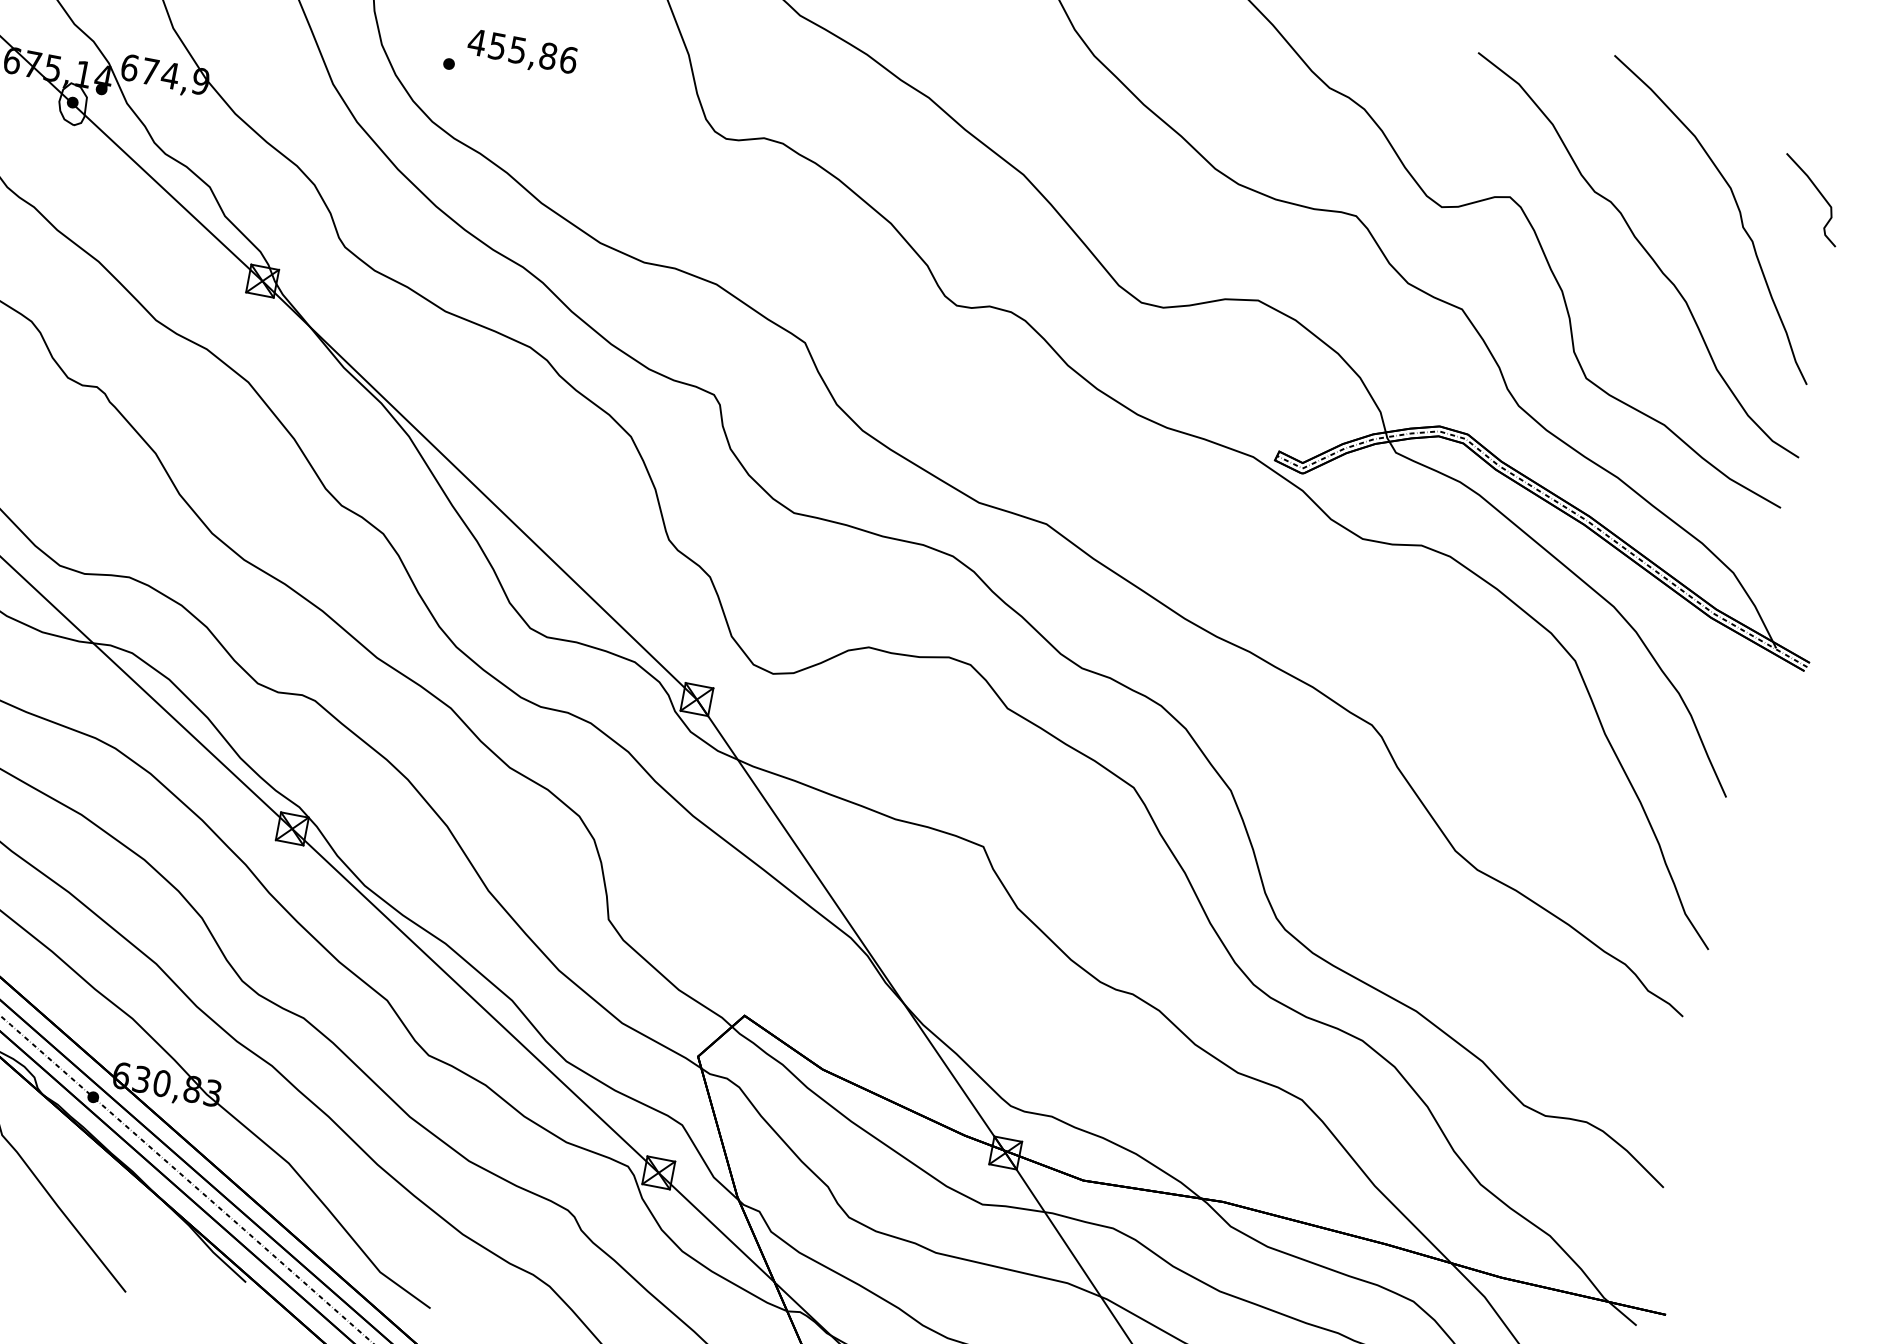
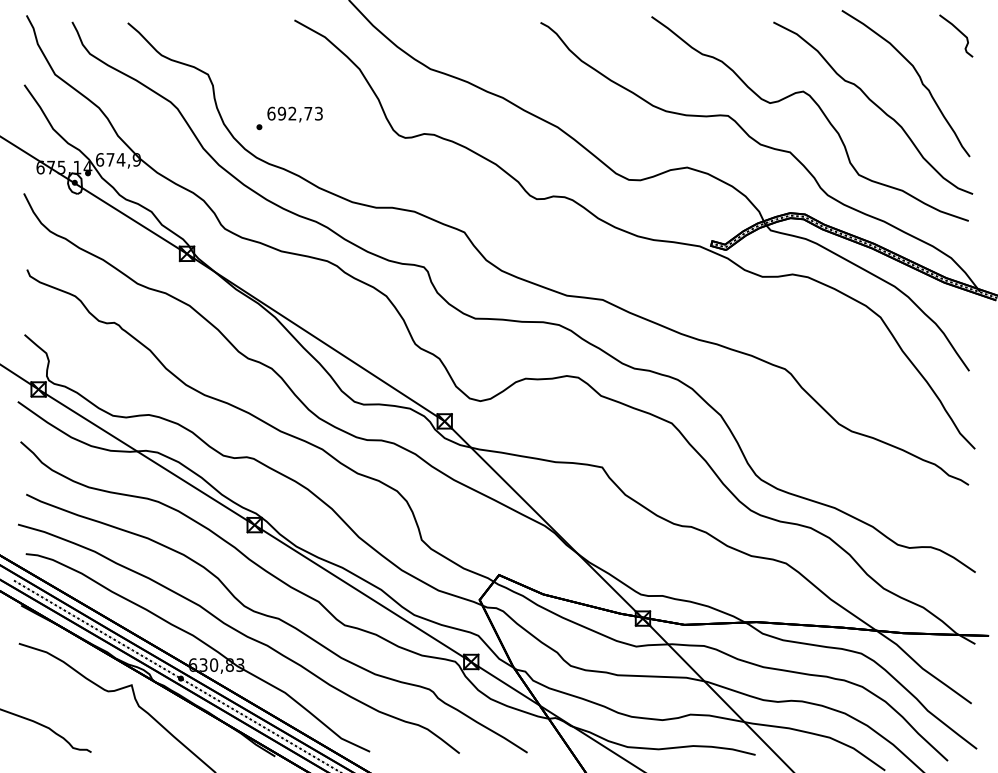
text: (523, 51) -> (295, 113), 455,86 -> 692,73
curve: (1818, 194) -> (959, 32), moved

